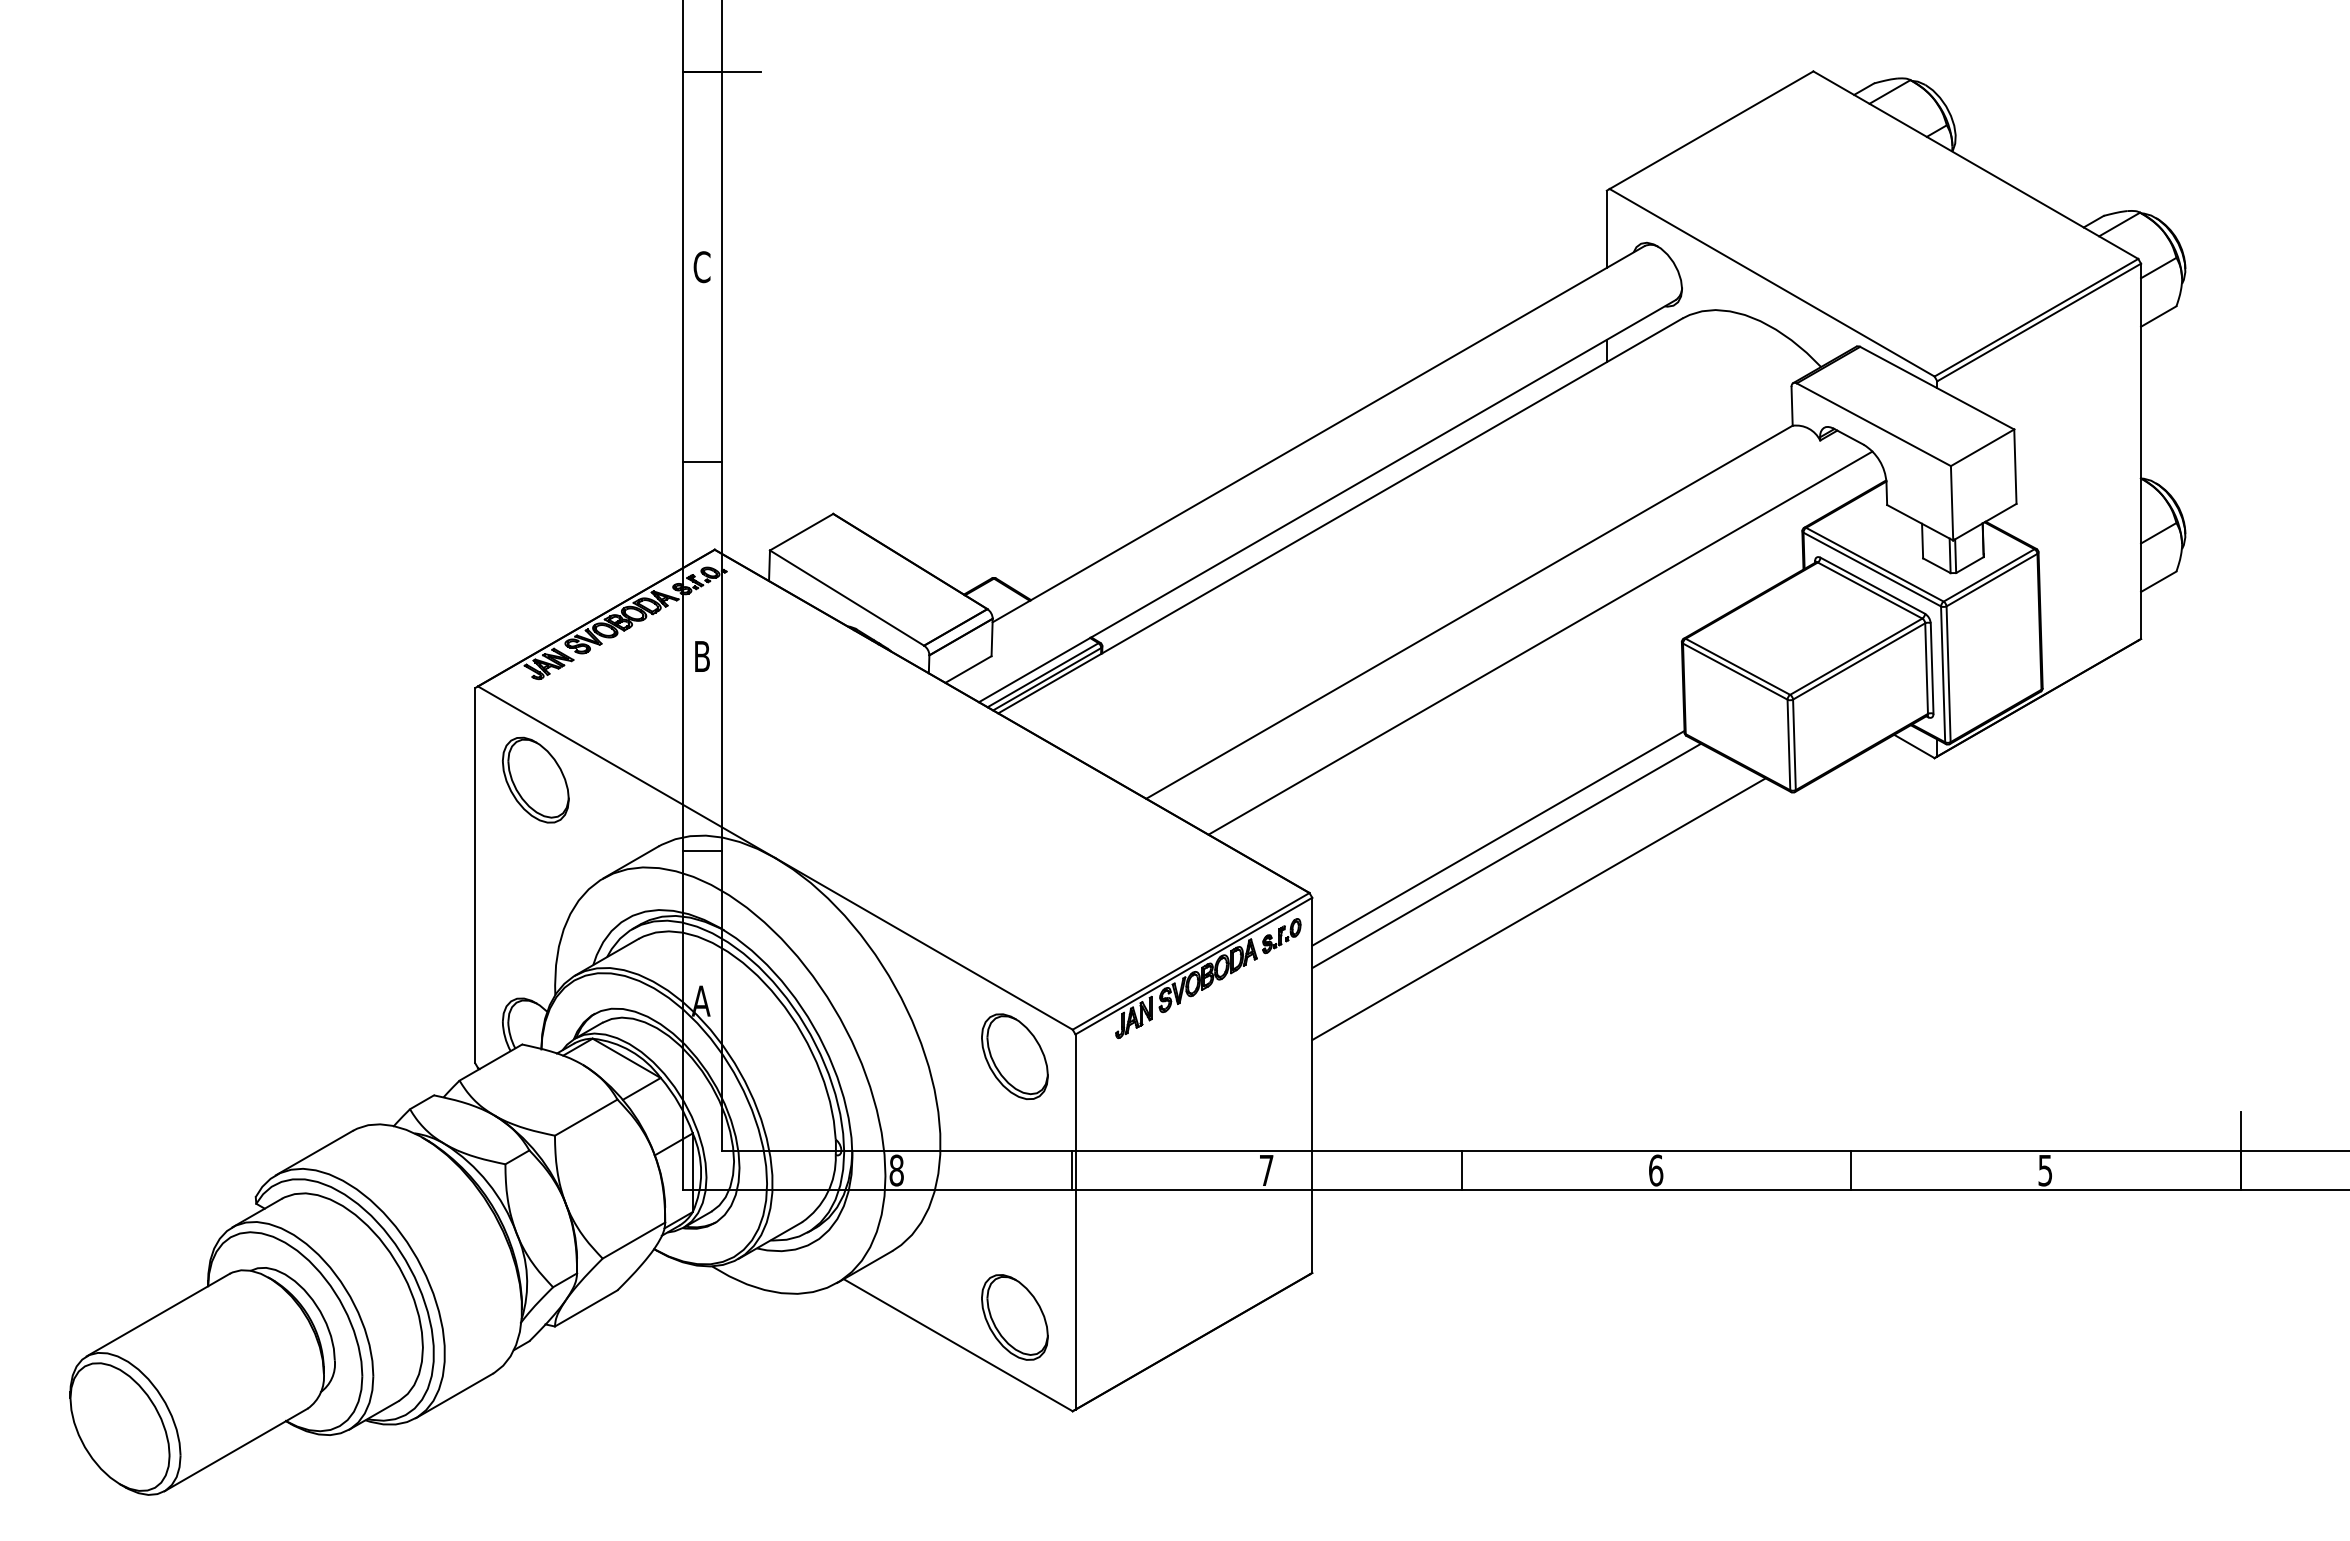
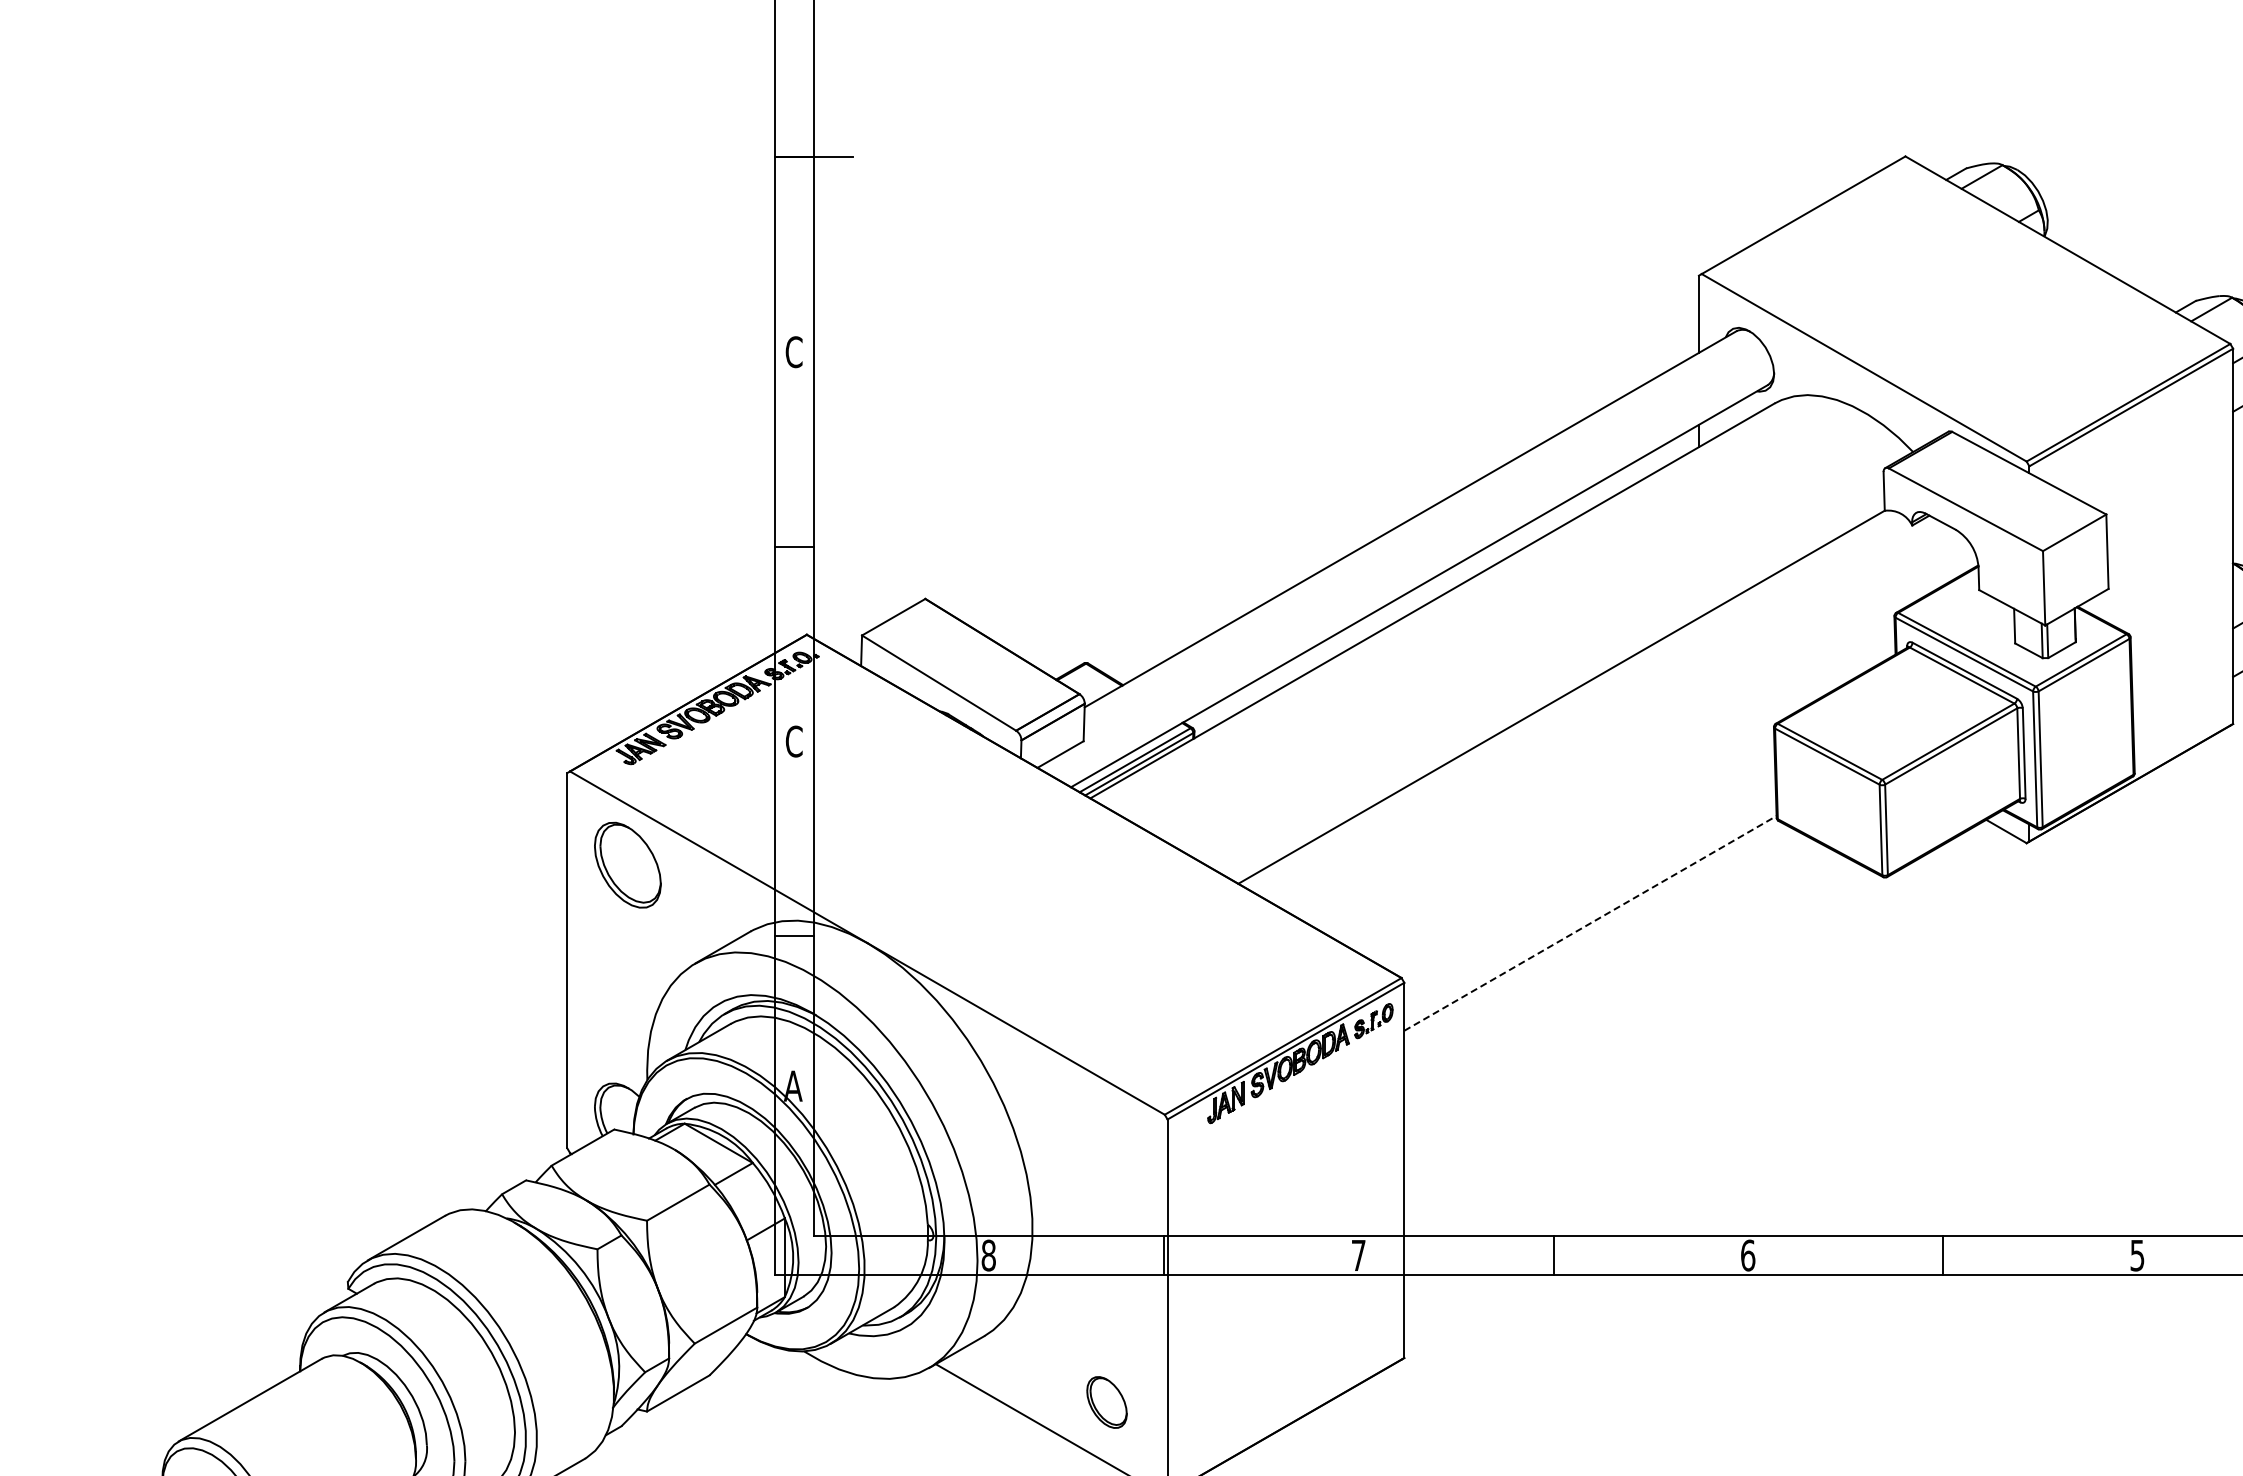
line: (1540, 642) -> (1632, 727), removed
text: (701, 656) -> (793, 741), B -> C
line: (1498, 838) -> (1590, 923), solid -> dashed
line: (1506, 855) -> (1598, 940), removed
line: (1538, 909) -> (1630, 994), removed
part: (1014, 1056) -> (1106, 1141), removed
part: (1014, 1317) -> (1106, 1402), size x0.6

